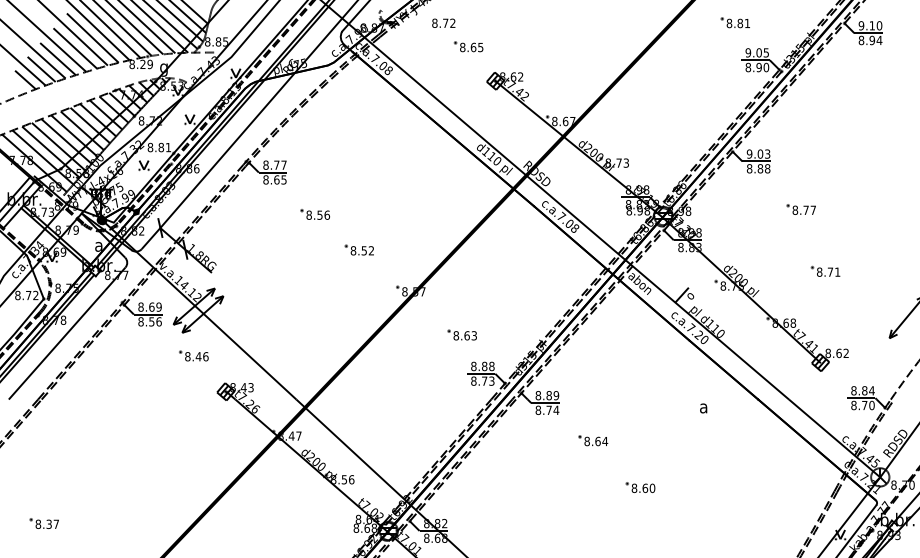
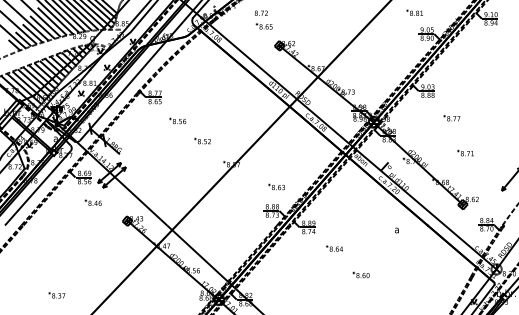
text: (442, 21) -> (260, 12), moved
part: (461, 333) -> (276, 186), moved
part: (192, 355) -> (92, 202), moved
part: (43, 523) -> (56, 295), moved

